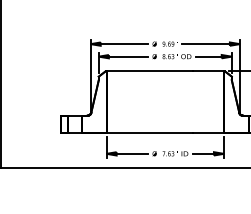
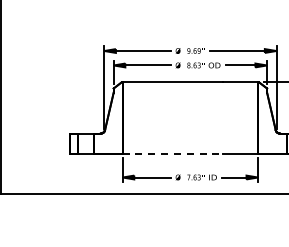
line: (150, 133) -> (173, 153), solid -> dashed

